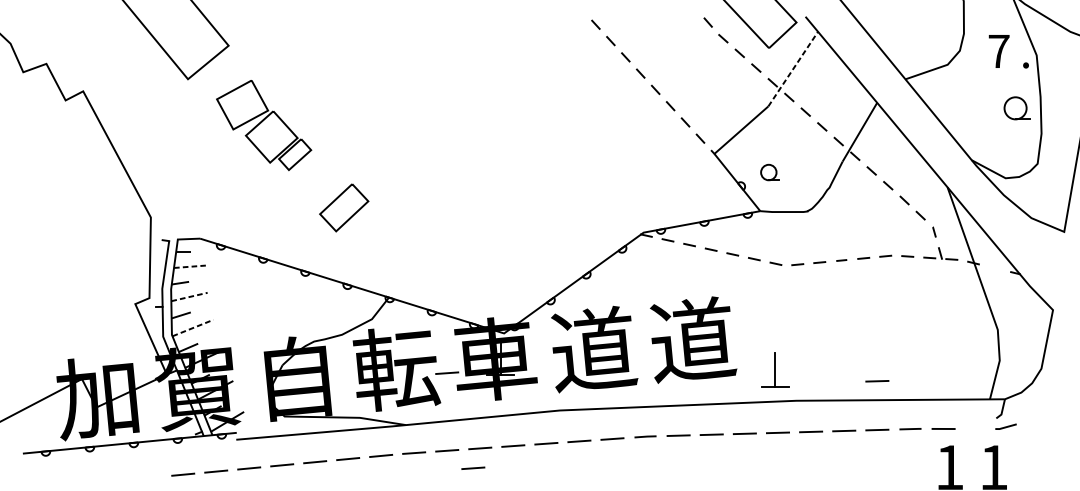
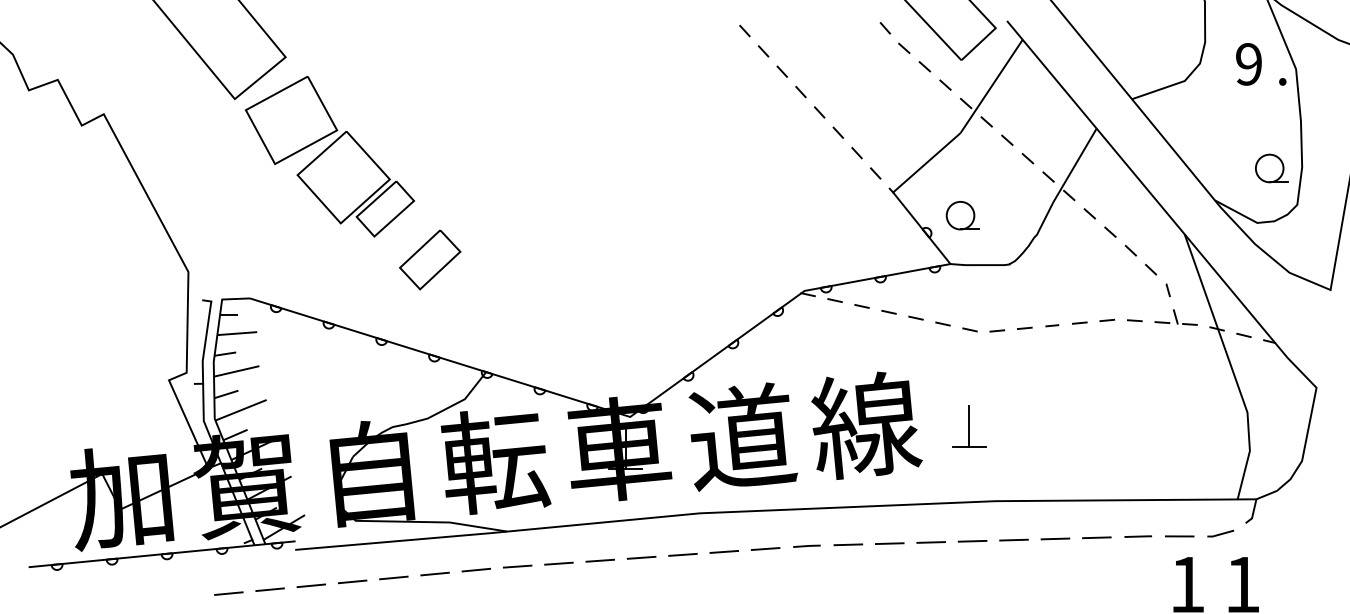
text: (999, 51) -> (1249, 64), 7 -> 9
line: (793, 69) -> (991, 86), dashed -> solid
part: (1017, 108) -> (1271, 168), moved
part: (263, 125) -> (329, 156), size x1.43
part: (769, 172) -> (962, 215), size x1.43
line: (190, 266) -> (237, 333), dashed -> solid
line: (994, 267) -> (1243, 334), added
line: (190, 297) -> (237, 371), dashed -> solid
line: (193, 328) -> (241, 410), dashed -> solid
text: (693, 340) -> (866, 425), 道 -> 線
part: (775, 369) -> (969, 426), moved
line: (446, 373) -> (558, 466), removed
line: (877, 381) -> (1096, 476), removed
line: (1005, 426) -> (1220, 533), moved
line: (473, 468) -> (591, 585), removed

